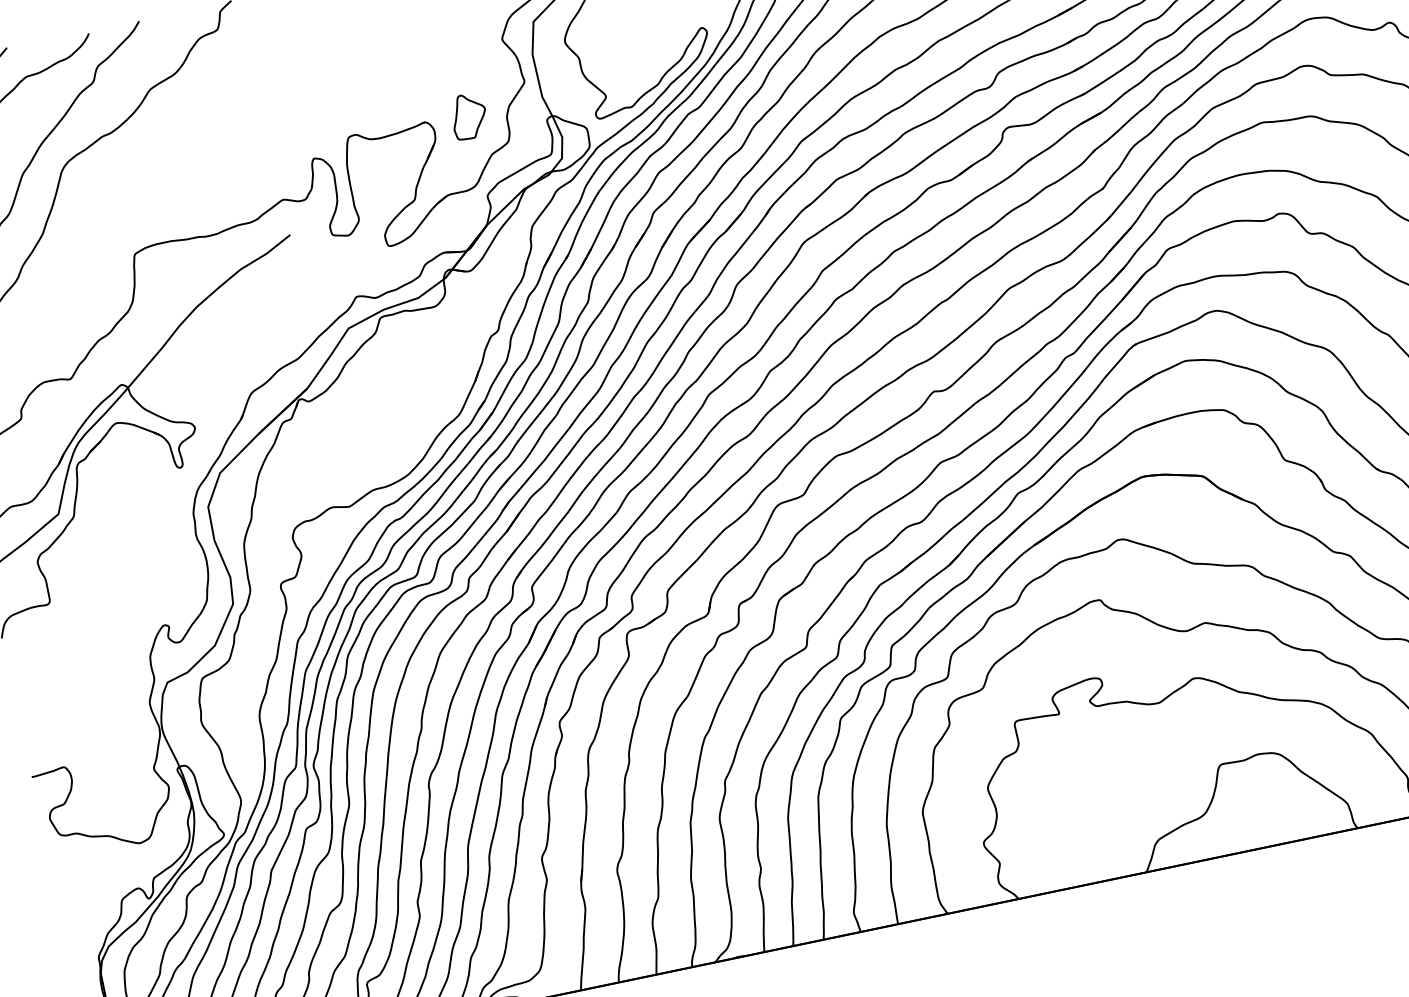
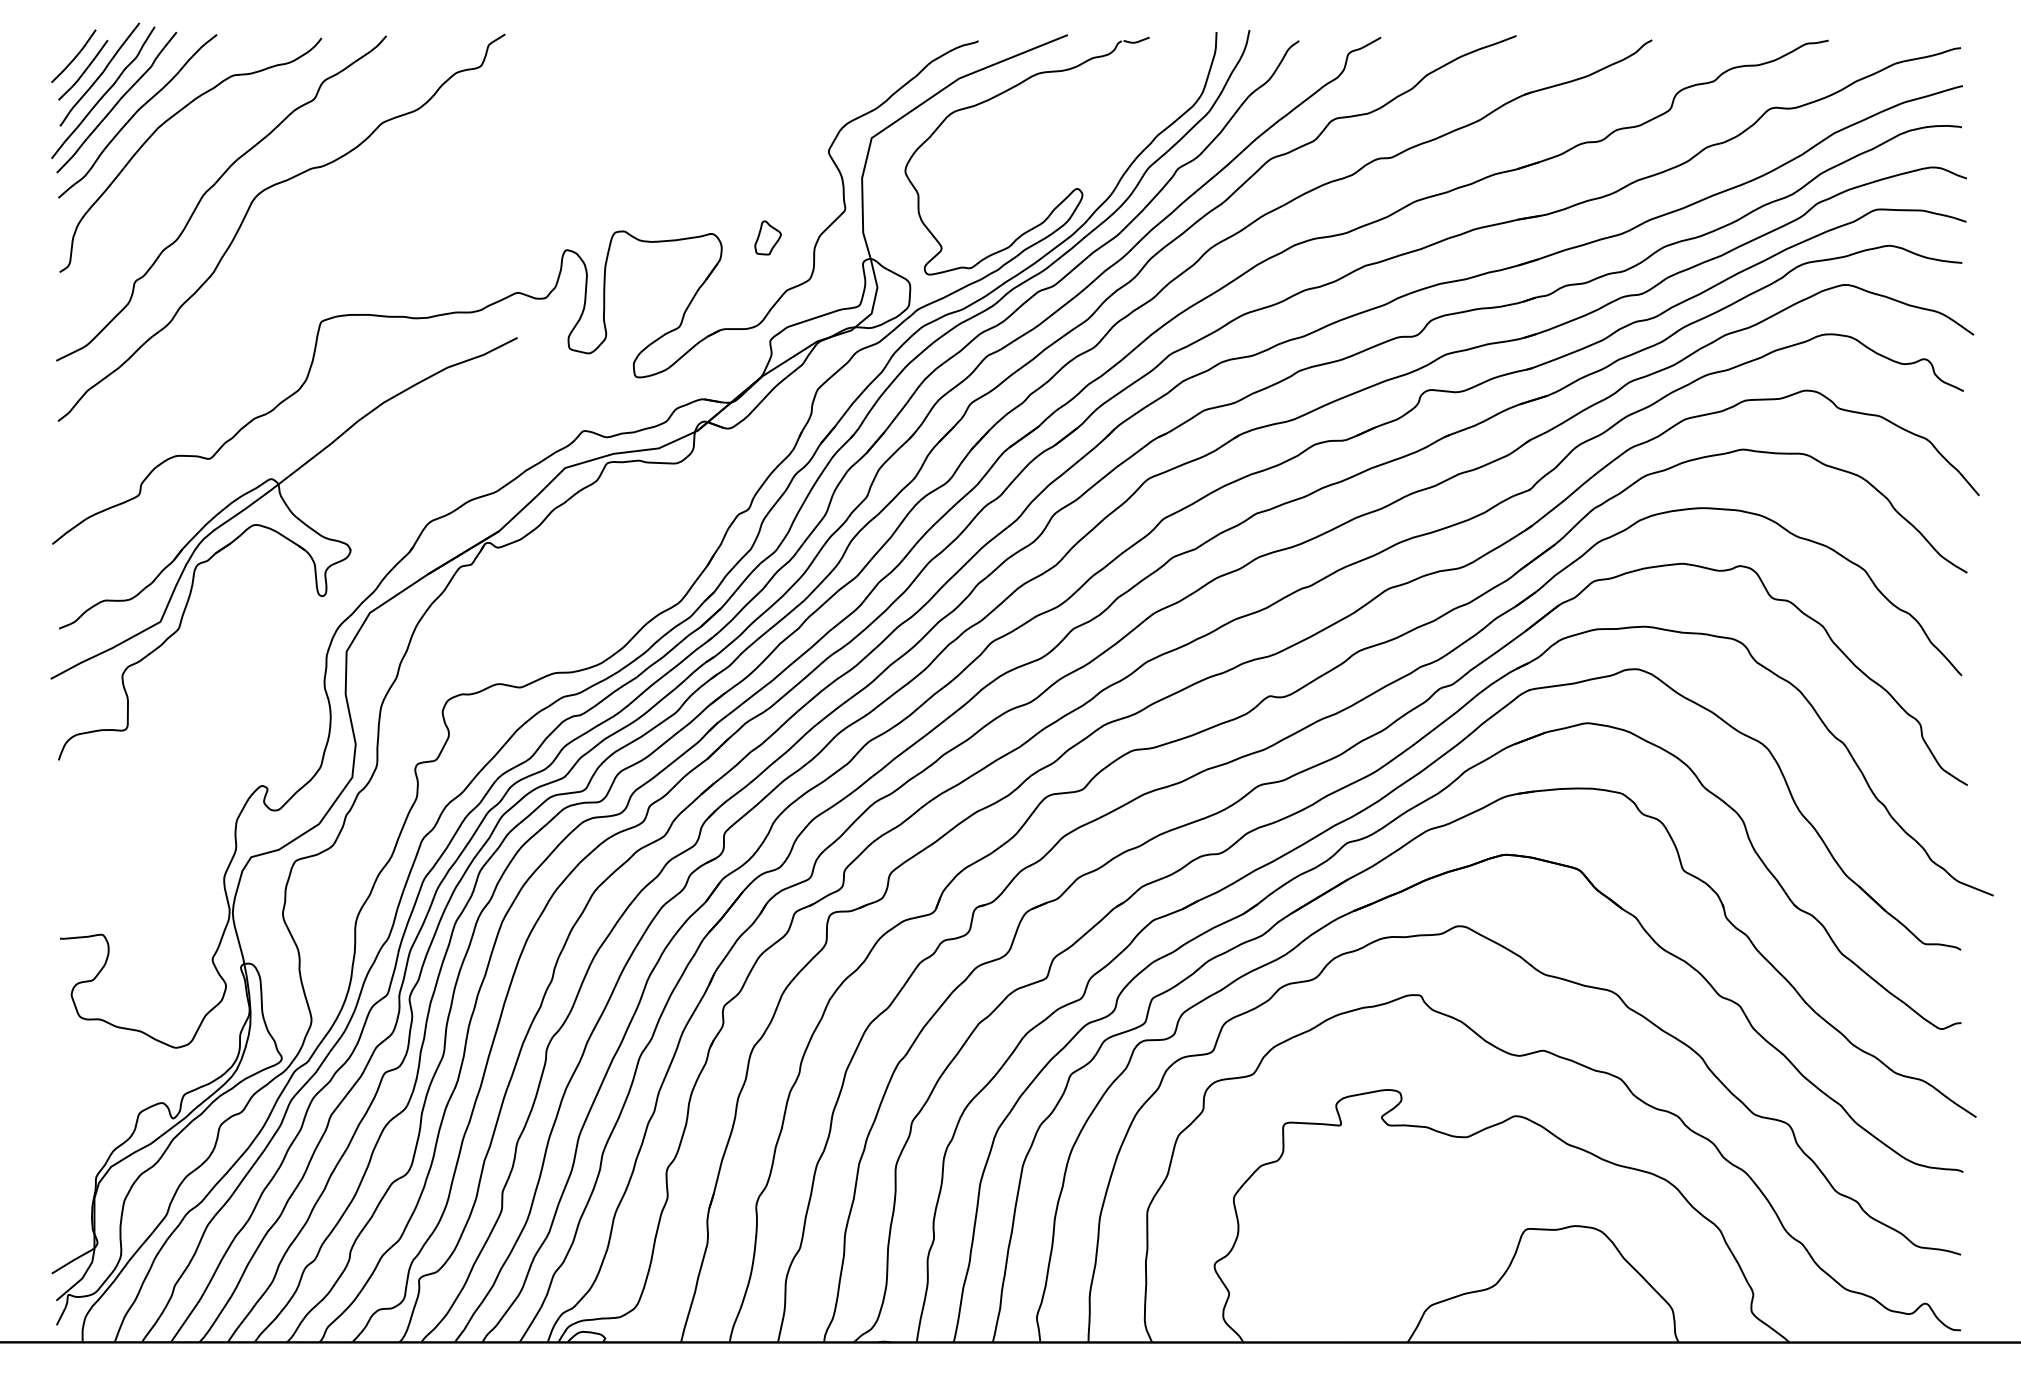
part: (468, 116) -> (767, 237), size x0.6

